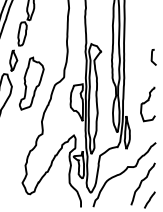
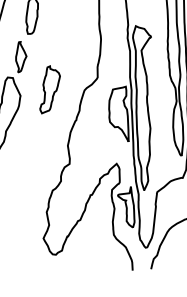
part: (31, 83) -> (49, 89), size x0.6

